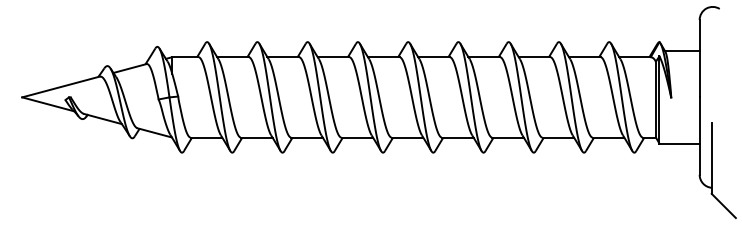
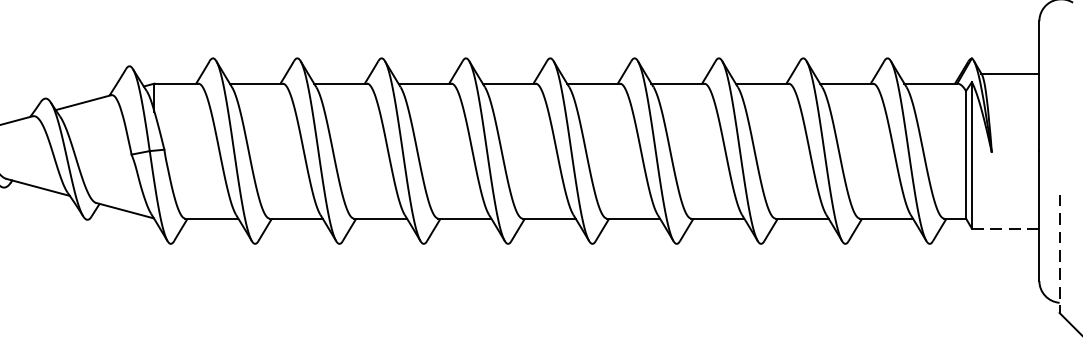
line: (680, 143) -> (1007, 228), solid -> dashed
line: (711, 159) -> (1059, 255), solid -> dashed

